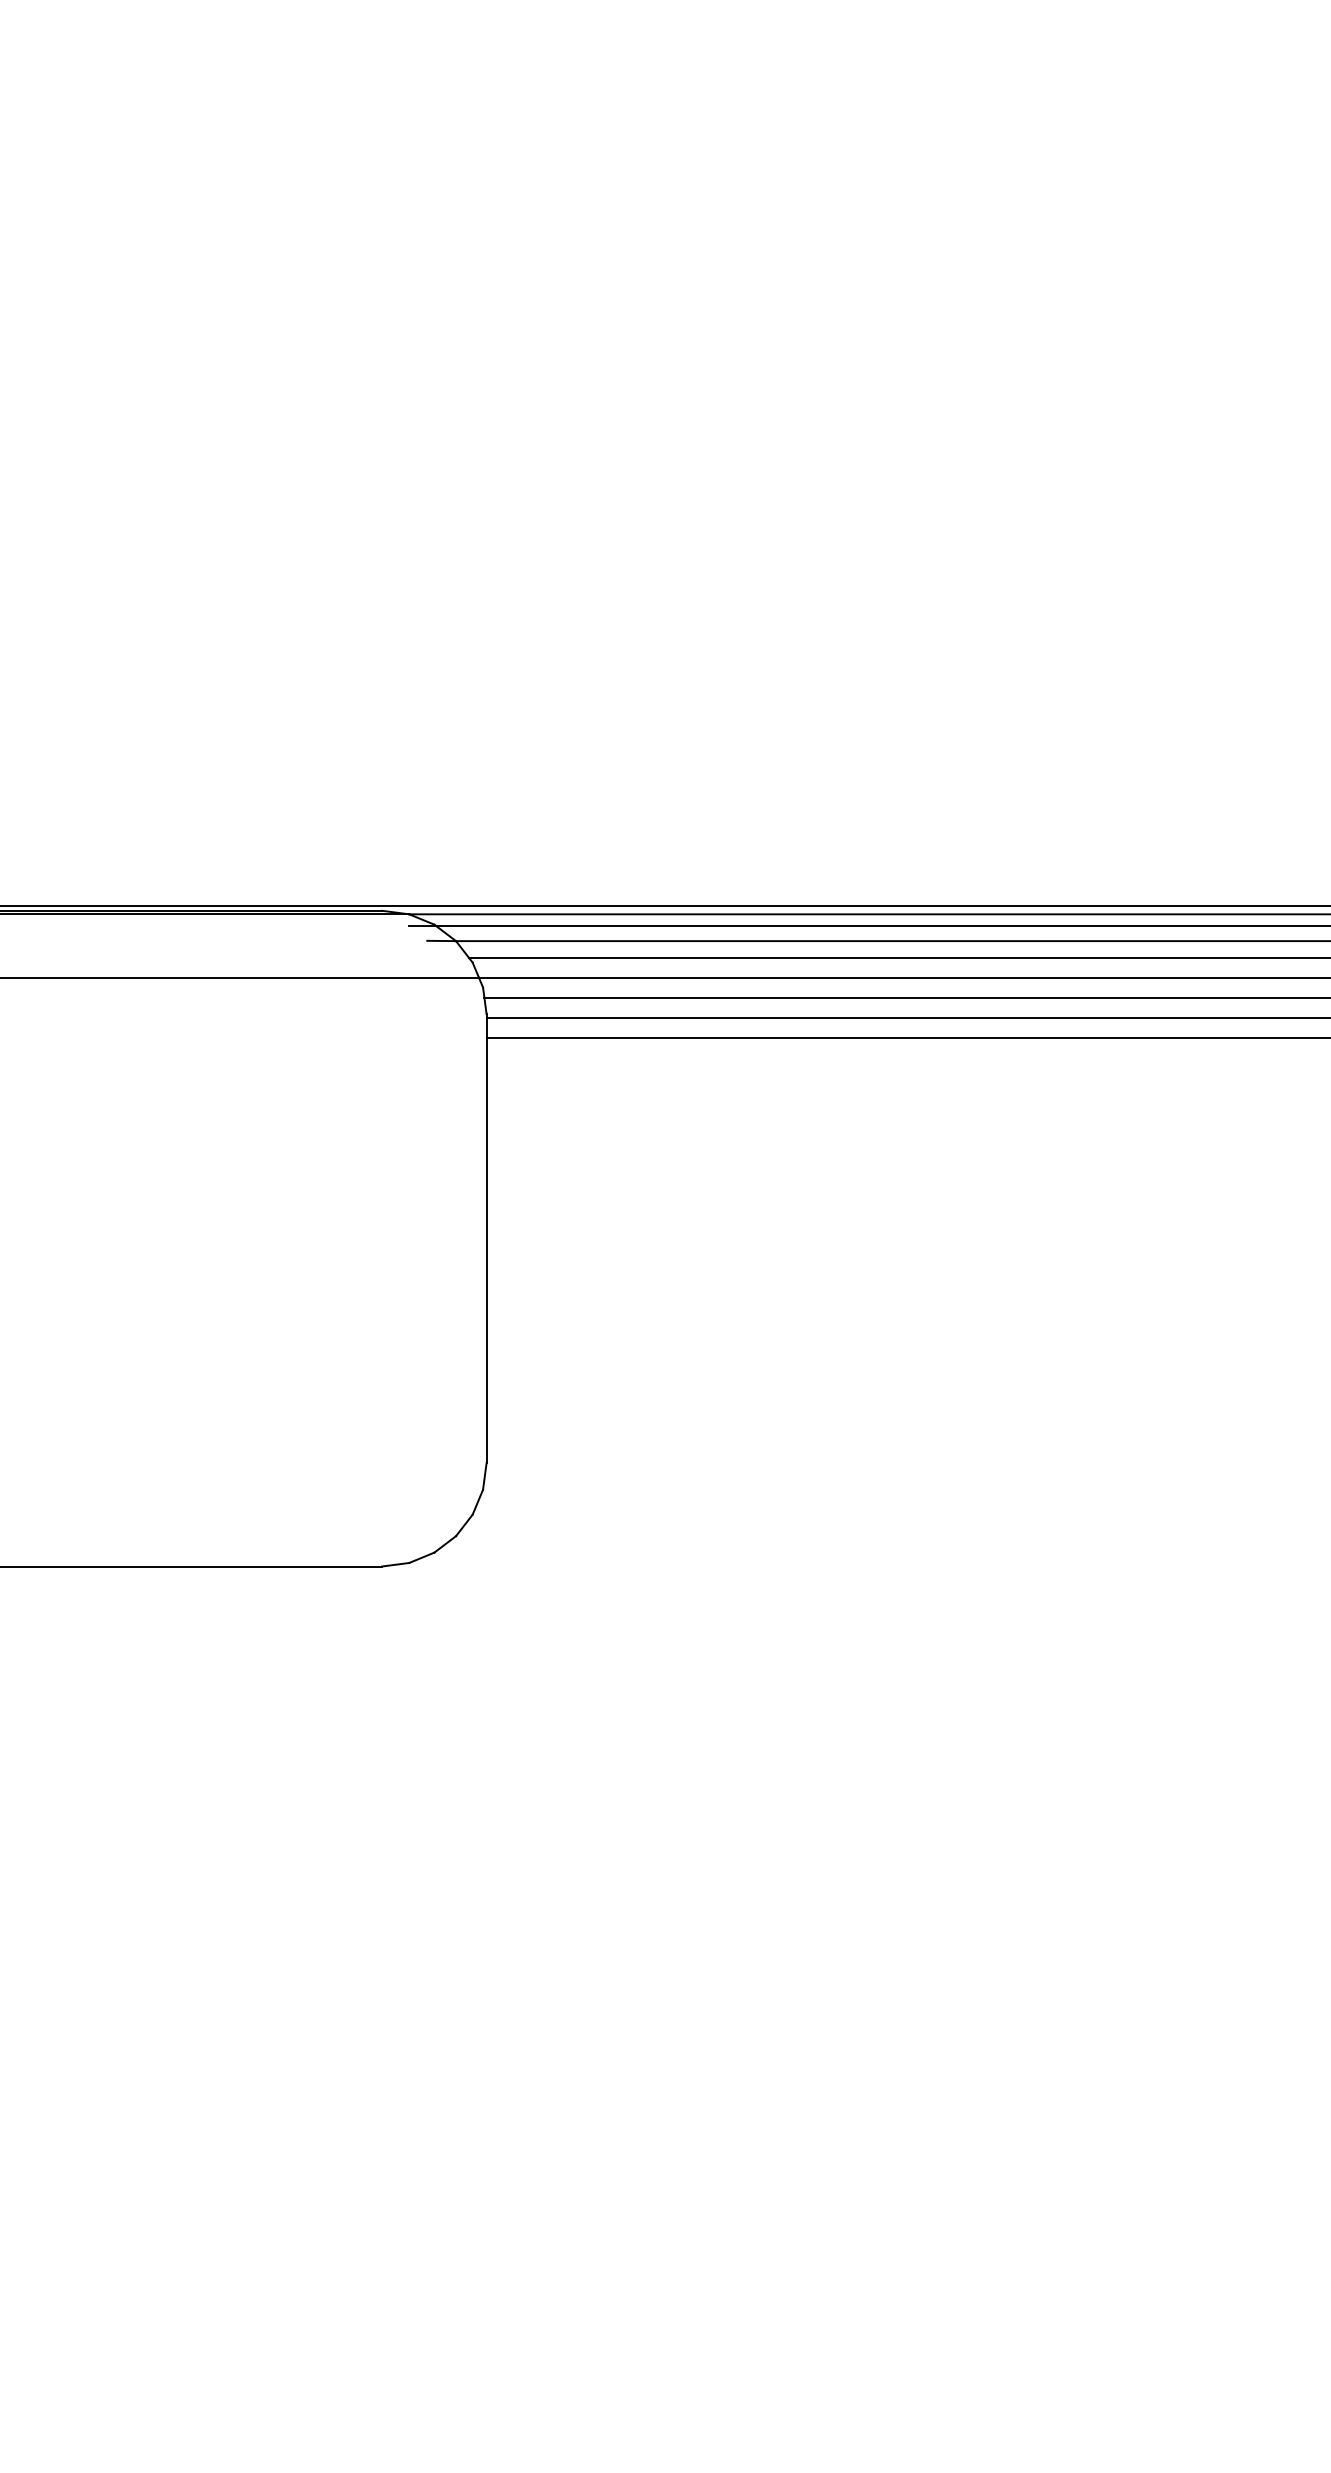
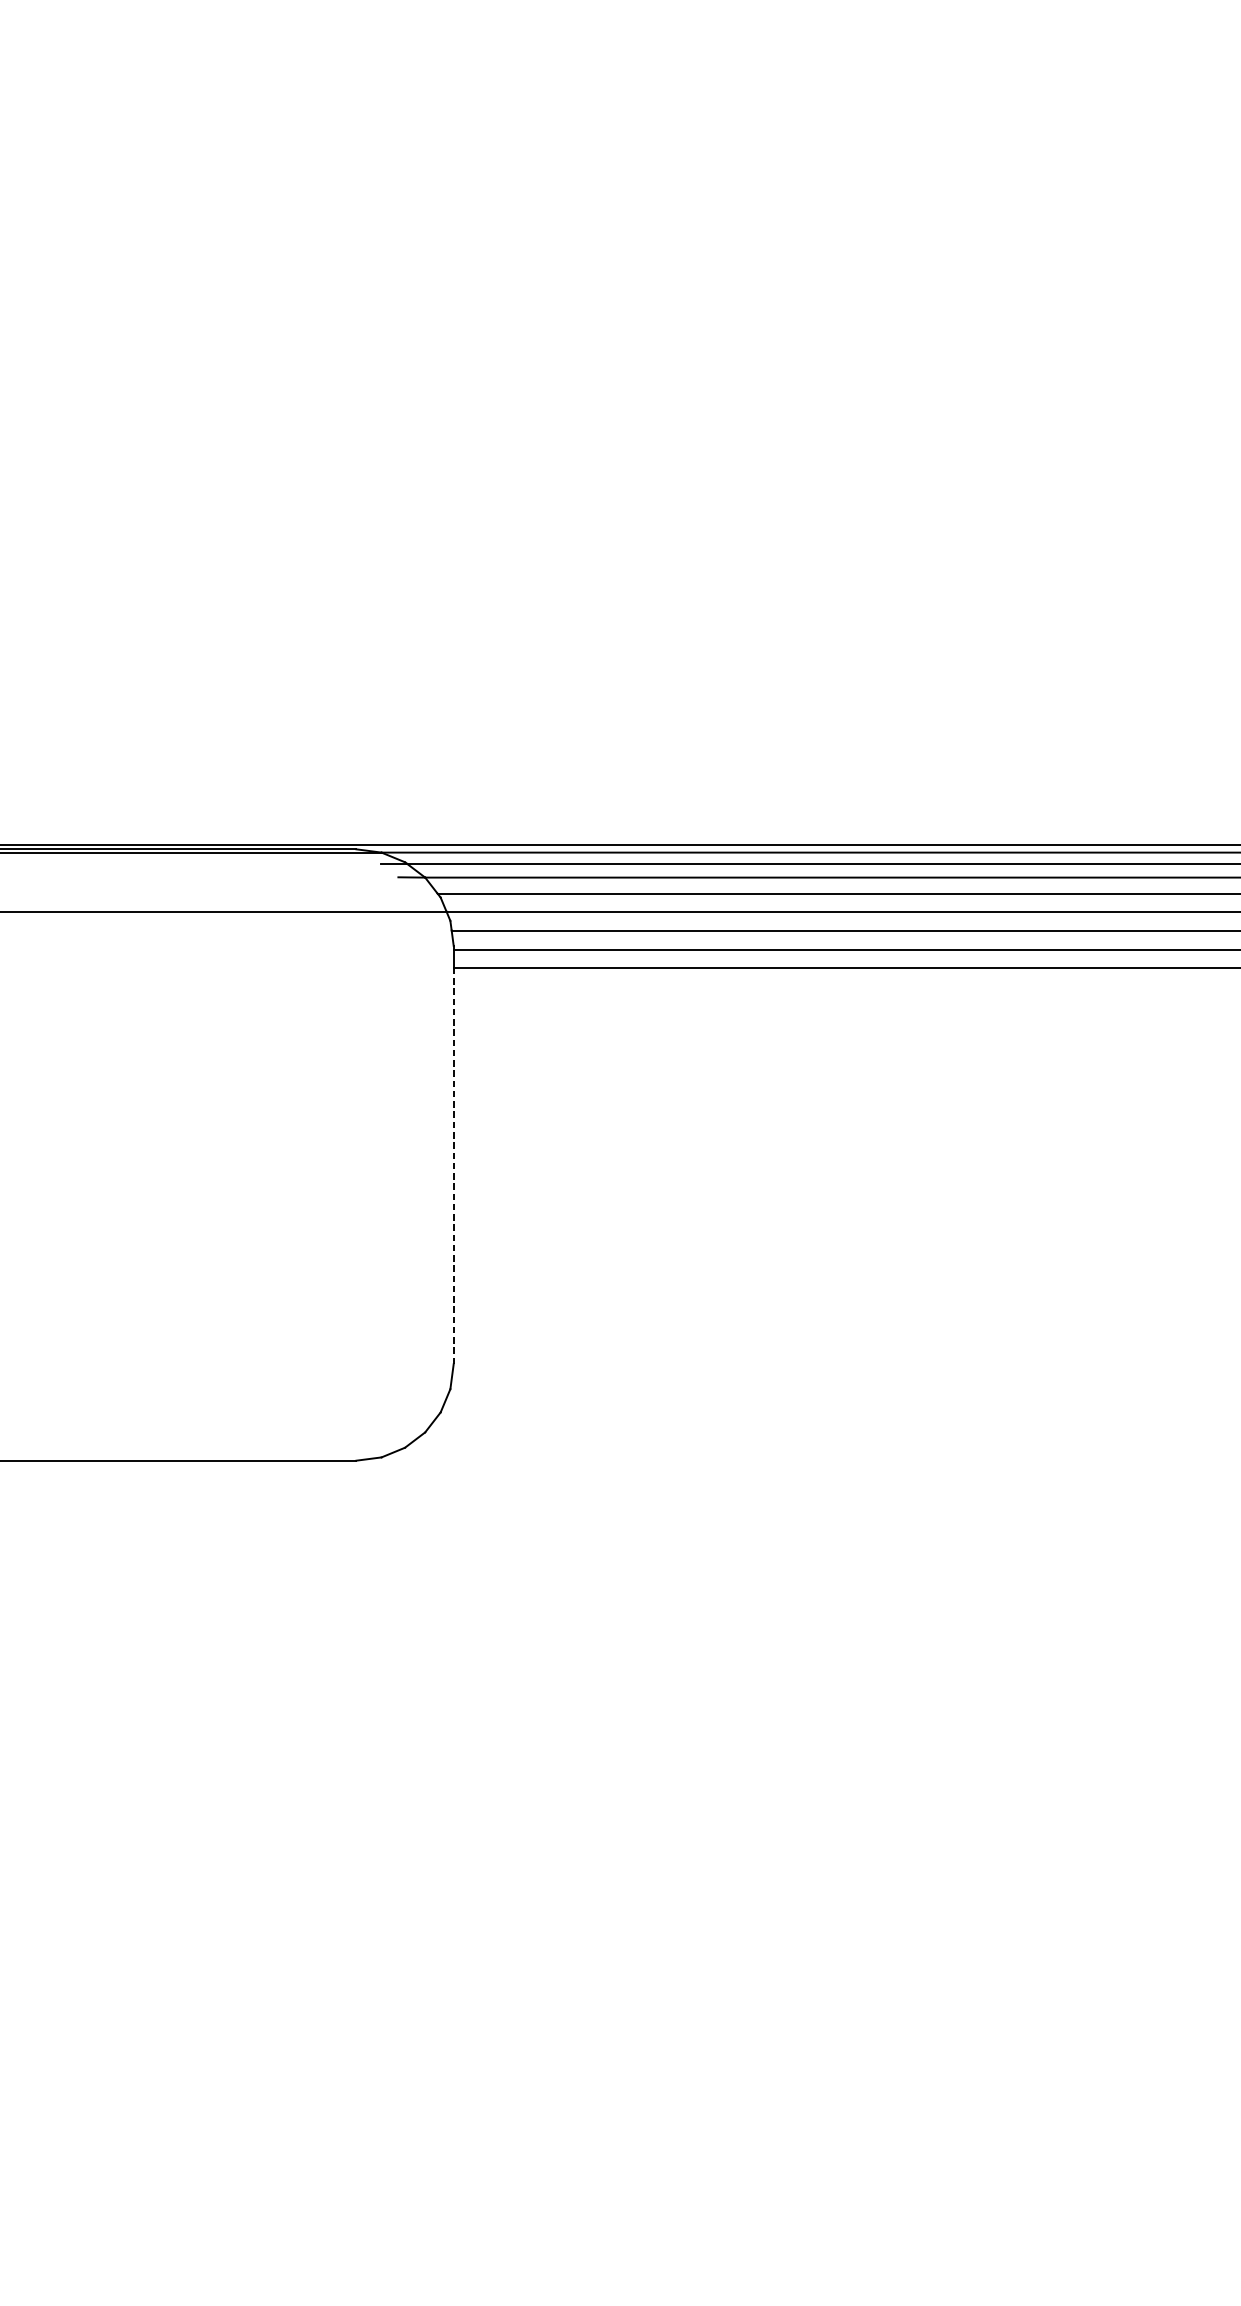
line: (486, 1250) -> (453, 1166), solid -> dashed

